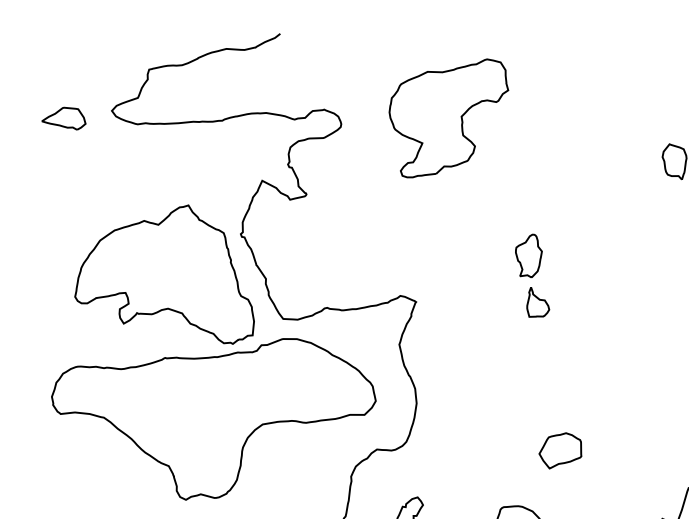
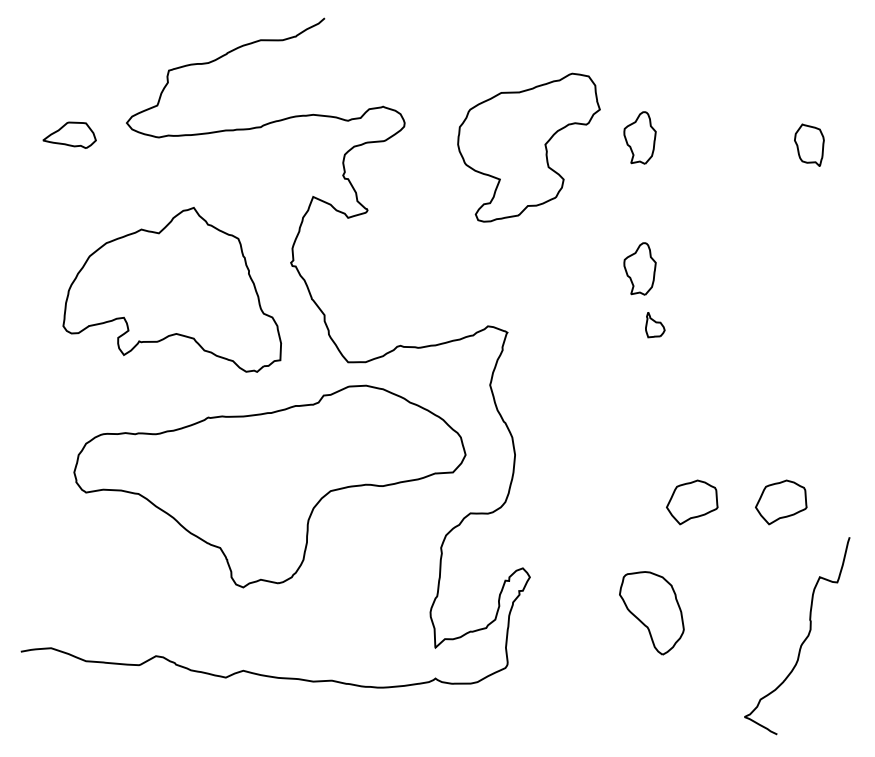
part: (447, 118) -> (528, 147), moved
part: (534, 147) -> (639, 137), added
part: (166, 271) -> (171, 289), moved
part: (538, 302) -> (655, 324), size x0.7
part: (634, 455) -> (781, 502), added

